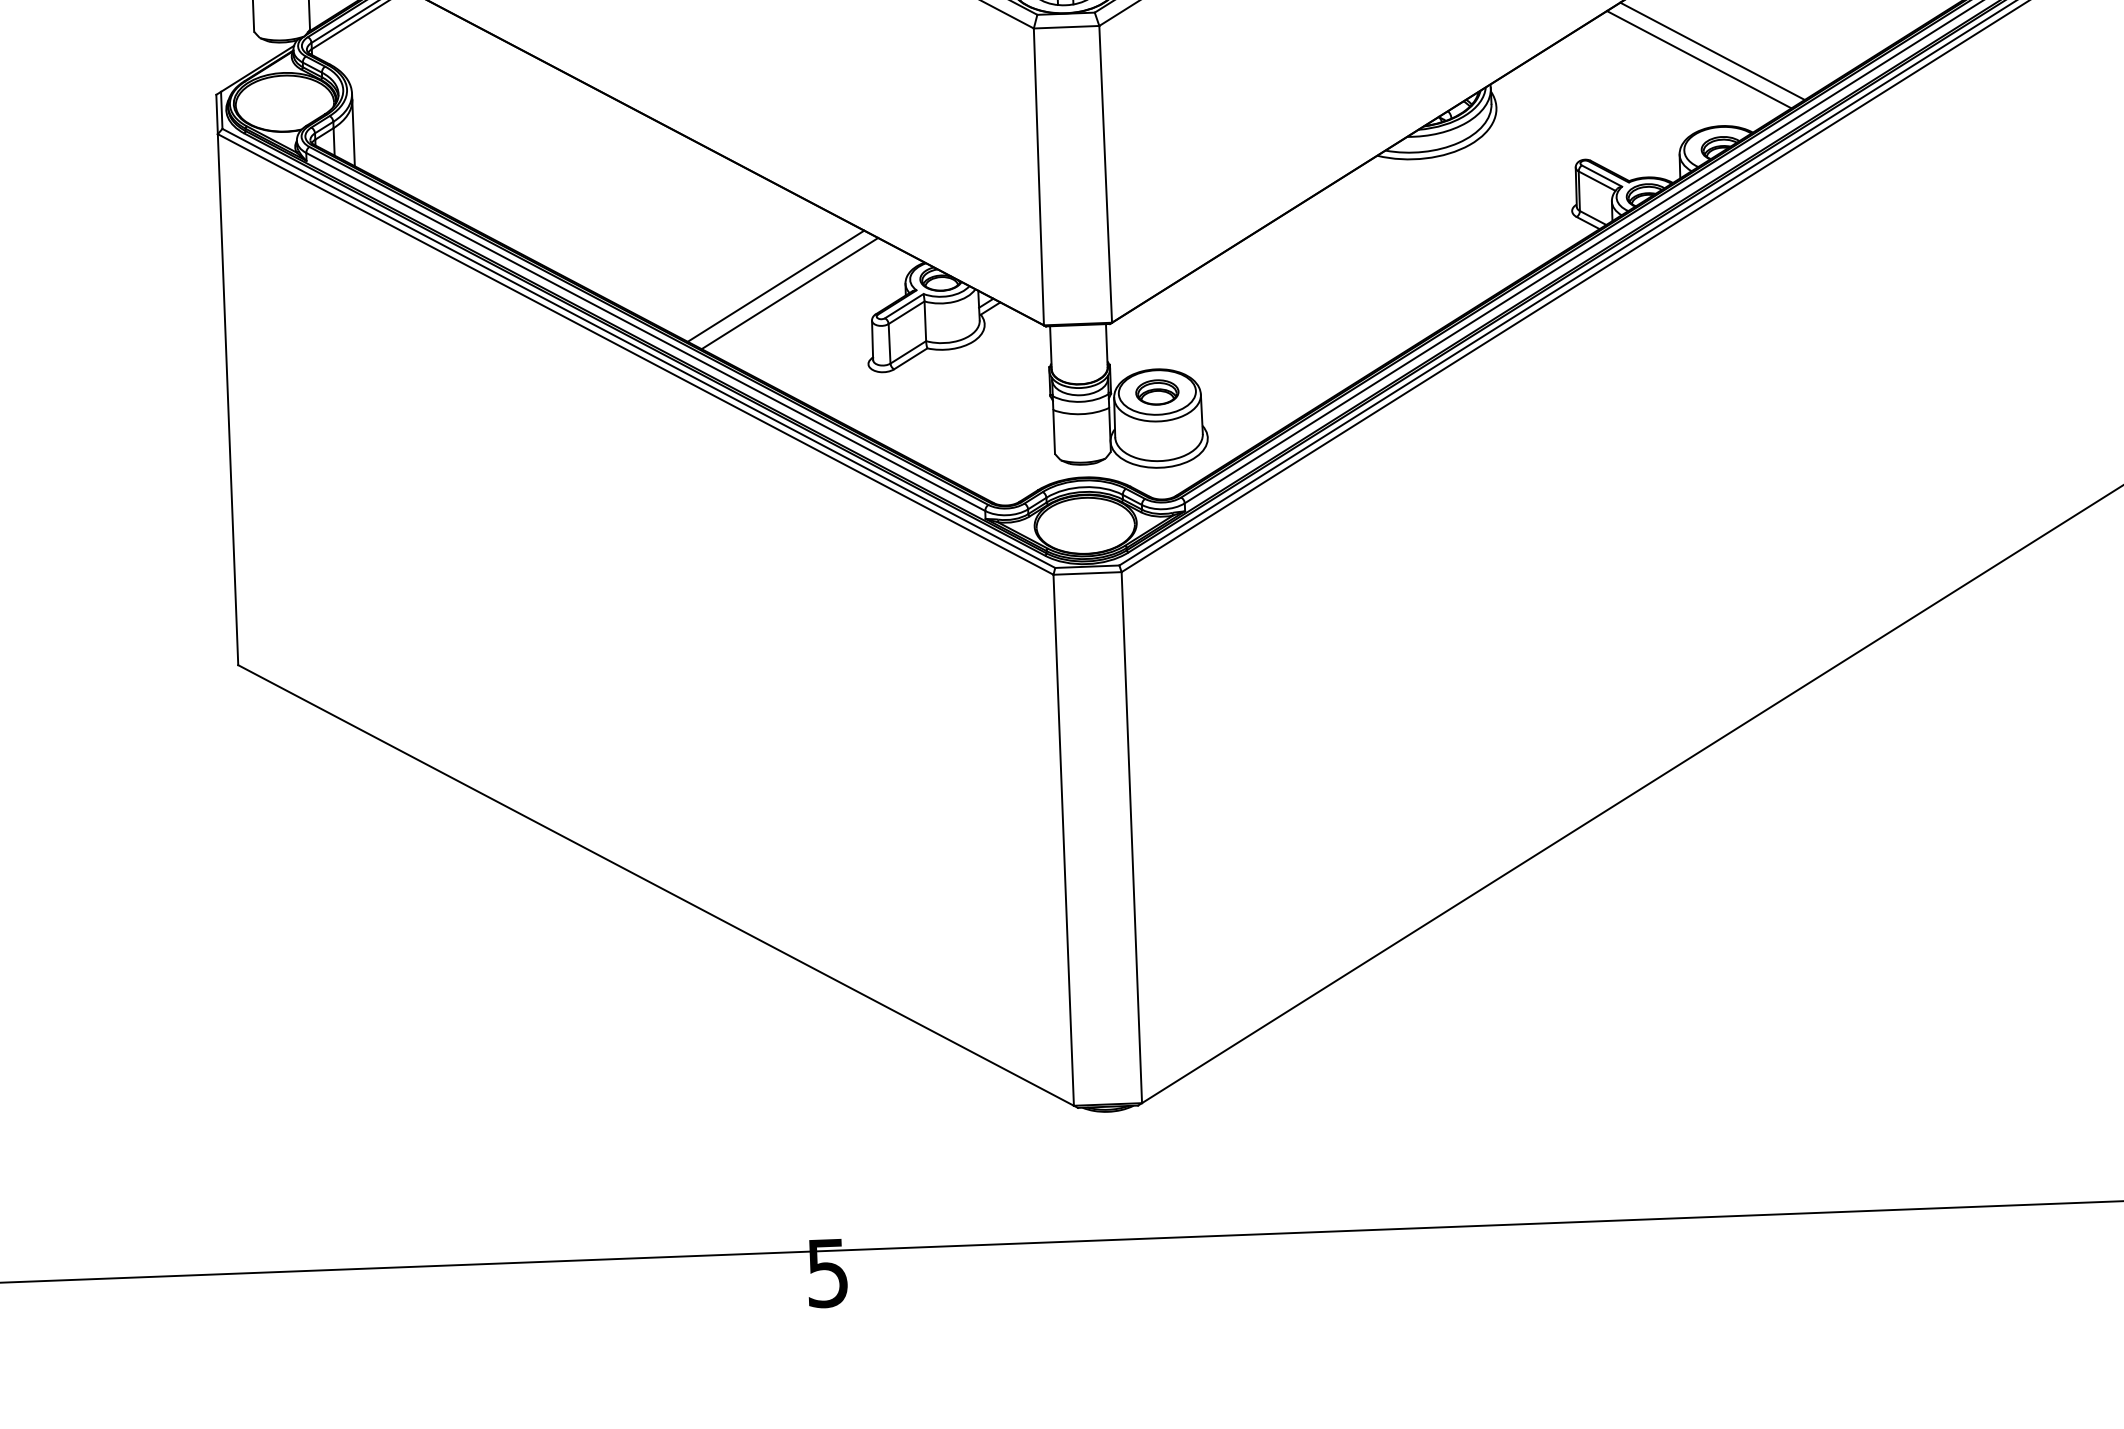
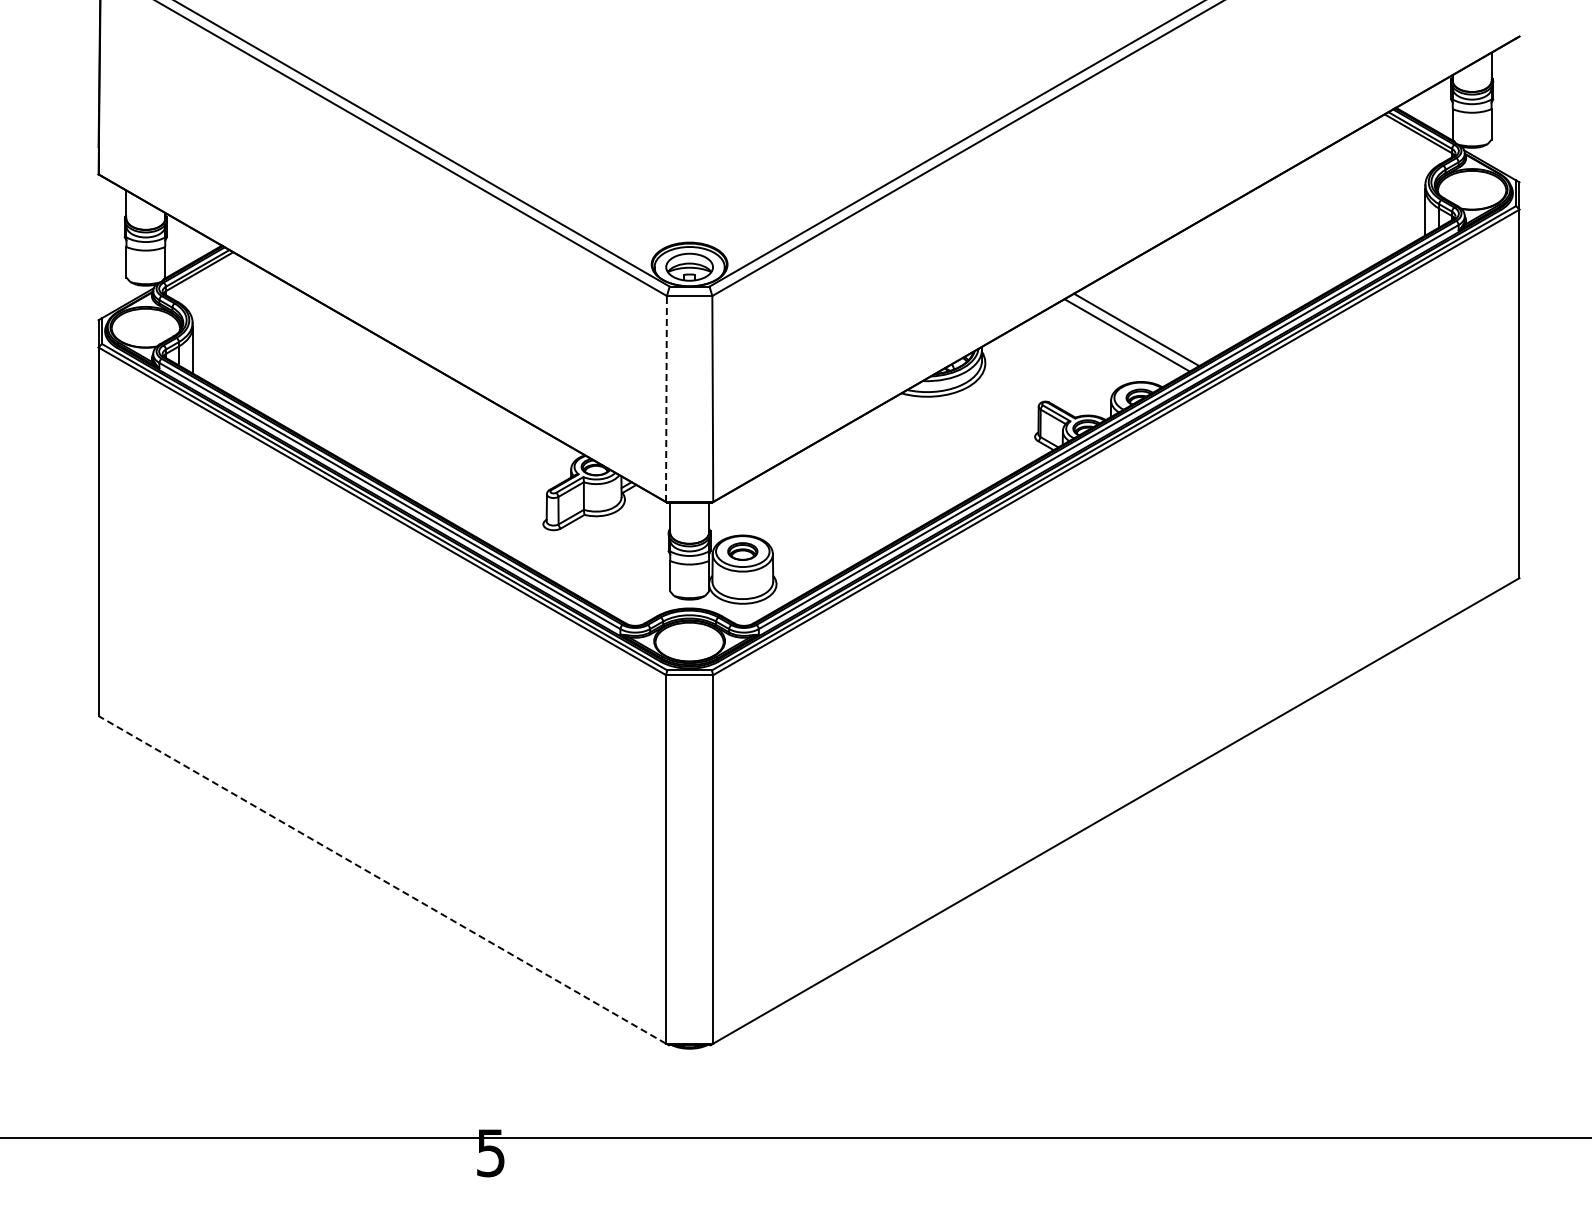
line: (1038, 176) -> (666, 398), solid -> dashed
line: (776, 285) -> (481, 467), removed
line: (789, 293) -> (490, 473), removed
line: (656, 884) -> (382, 879), solid -> dashed

